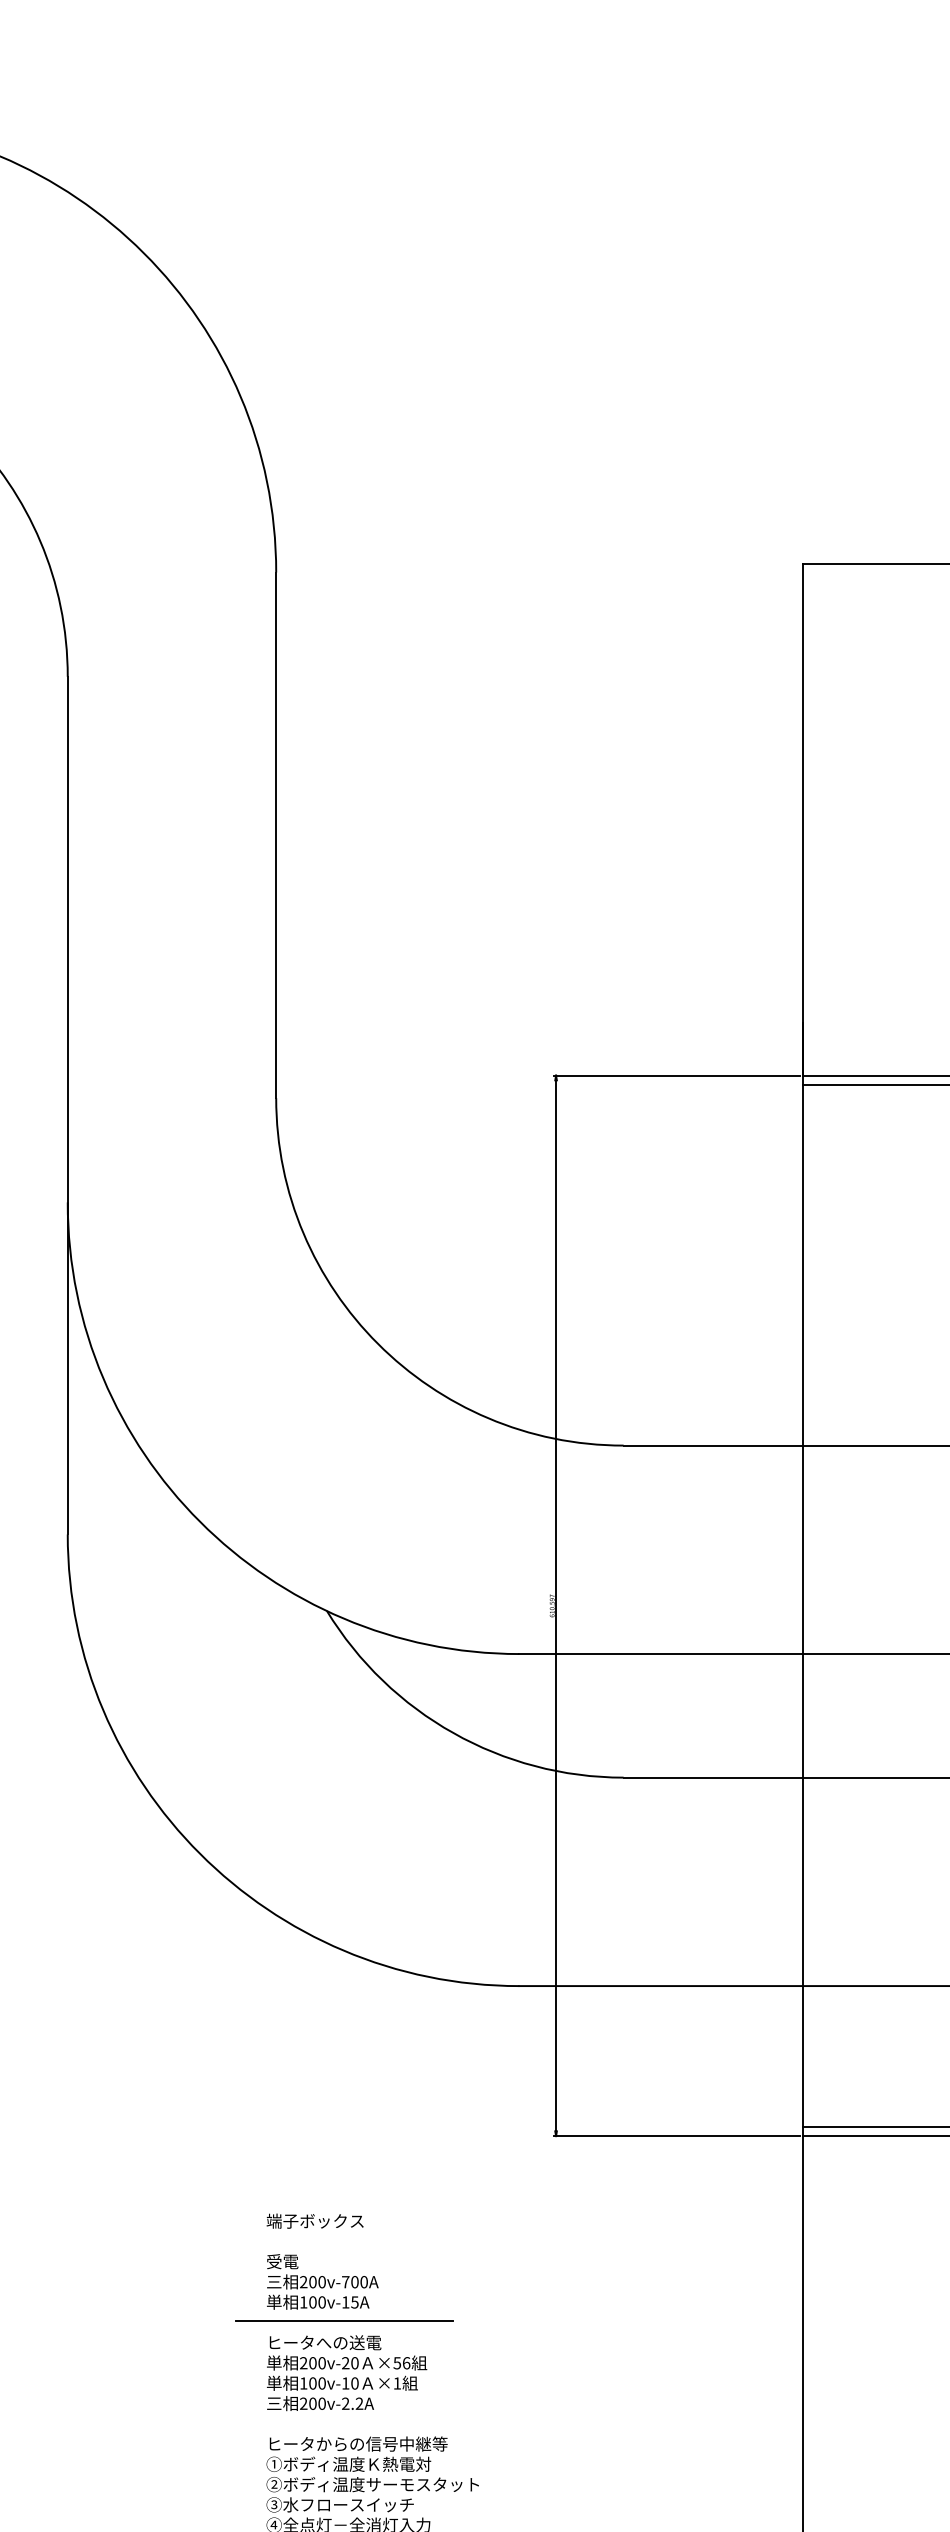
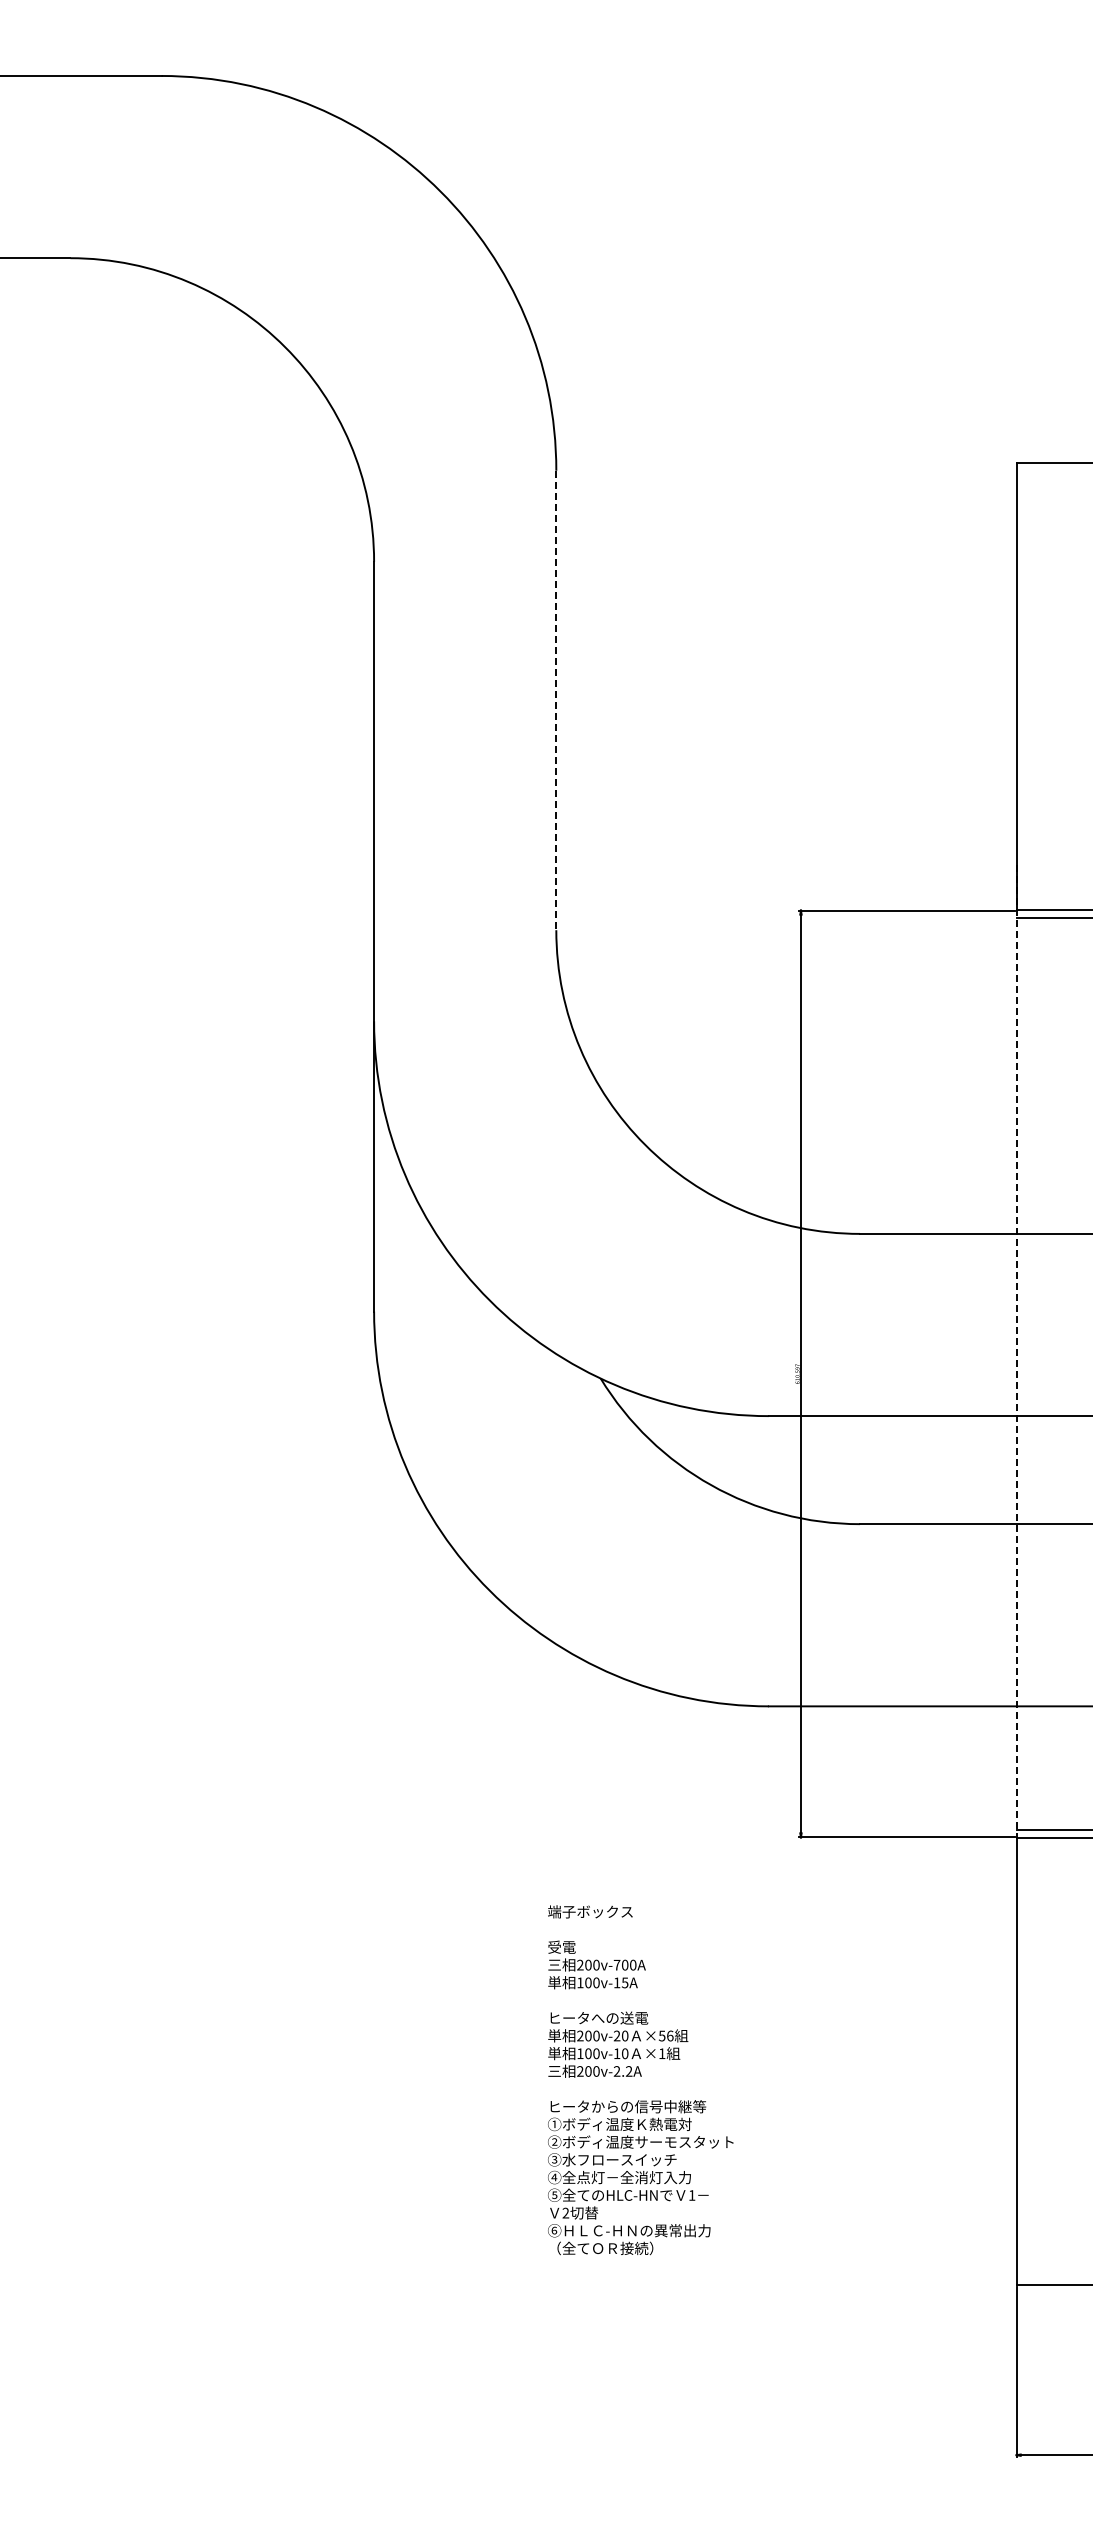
line: (276, 835) -> (556, 700), solid -> dashed
line: (802, 1580) -> (1016, 1351), solid -> dashed
line: (345, 2320) -> (616, 1998), removed

